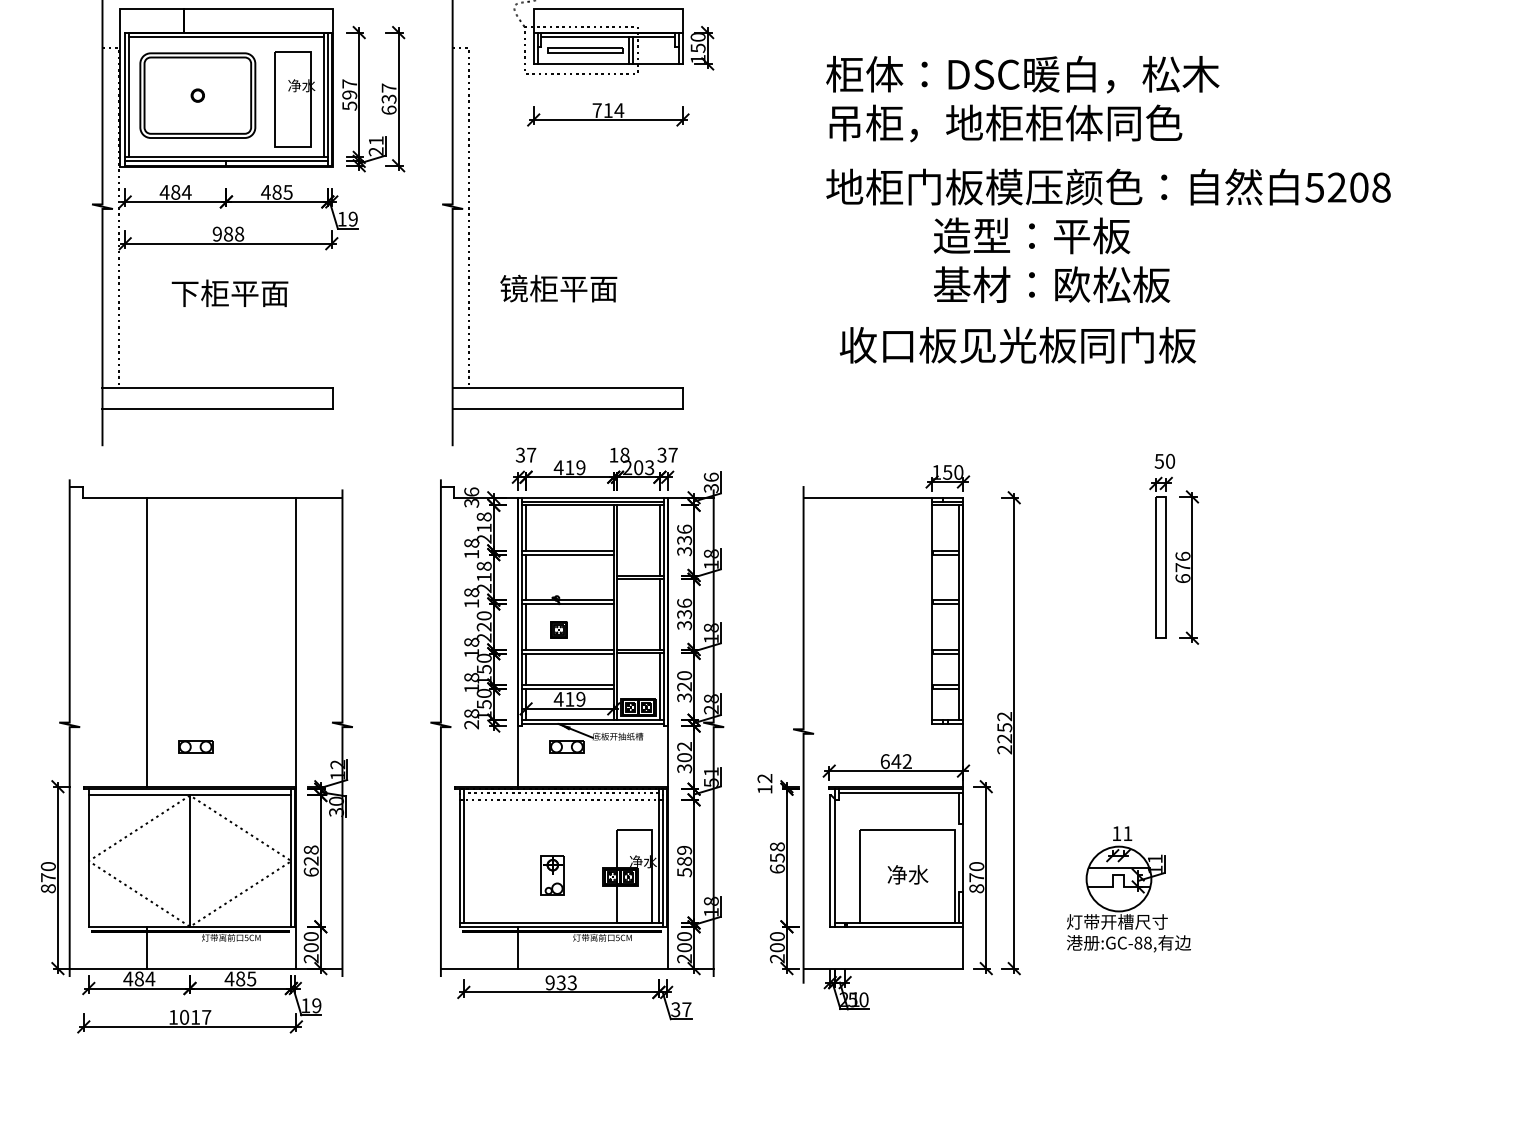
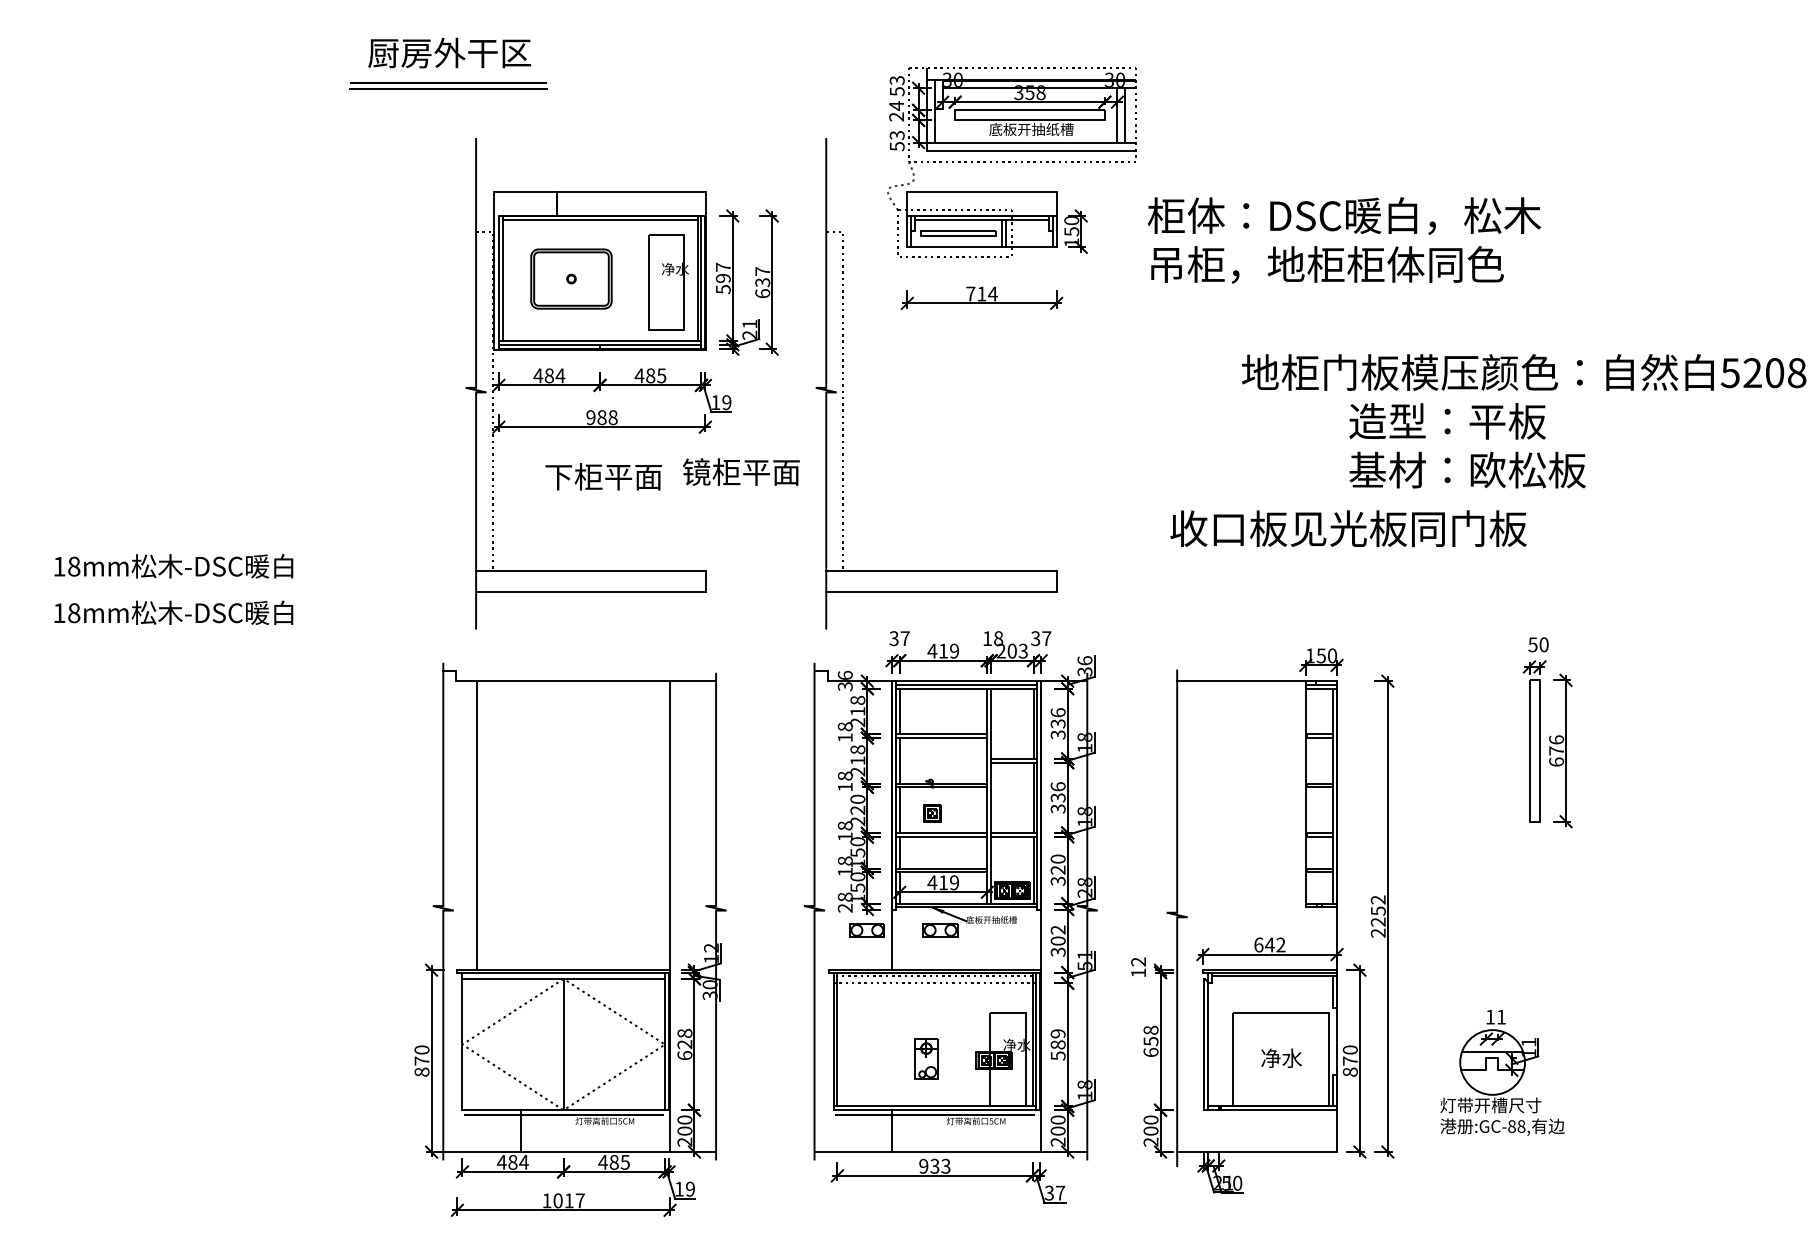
part: (197, 95) -> (571, 278), size x0.7
text: (1022, 99) -> (1344, 240), moved
text: (1108, 236) -> (1524, 421), moved
text: (558, 288) -> (741, 471), moved
text: (1017, 345) -> (1348, 528), moved
line: (146, 642) -> (476, 825), moved
part: (194, 747) -> (866, 930), moved

